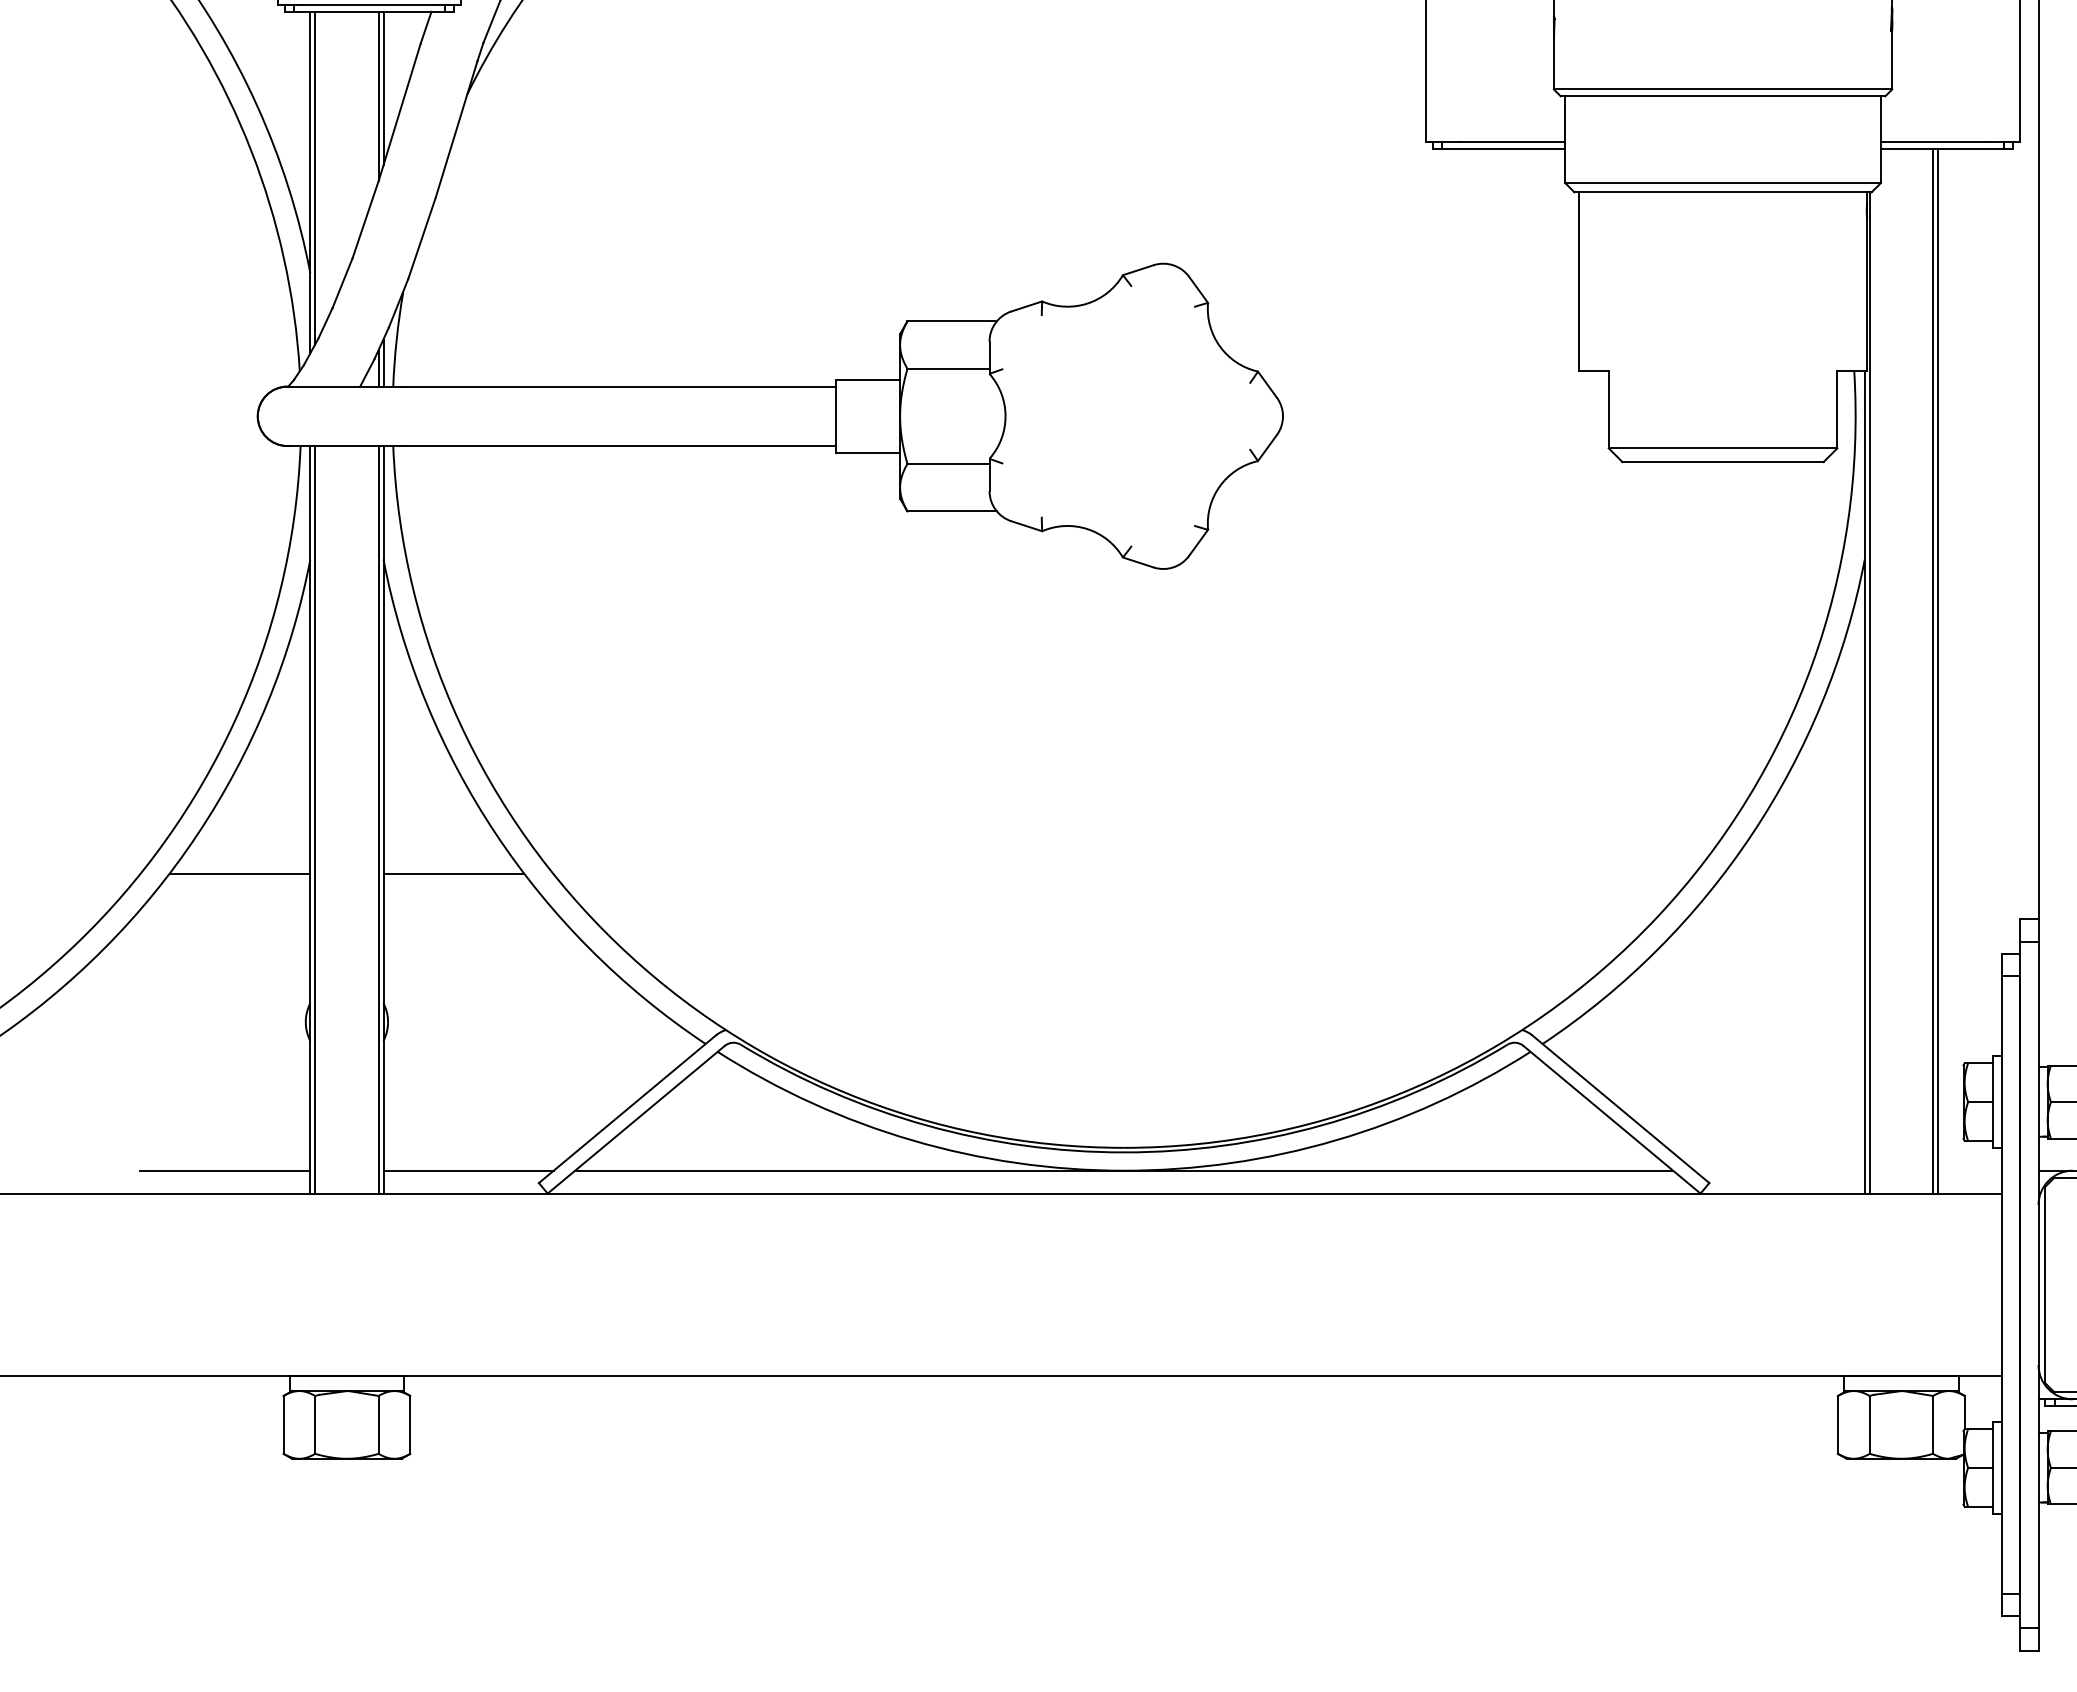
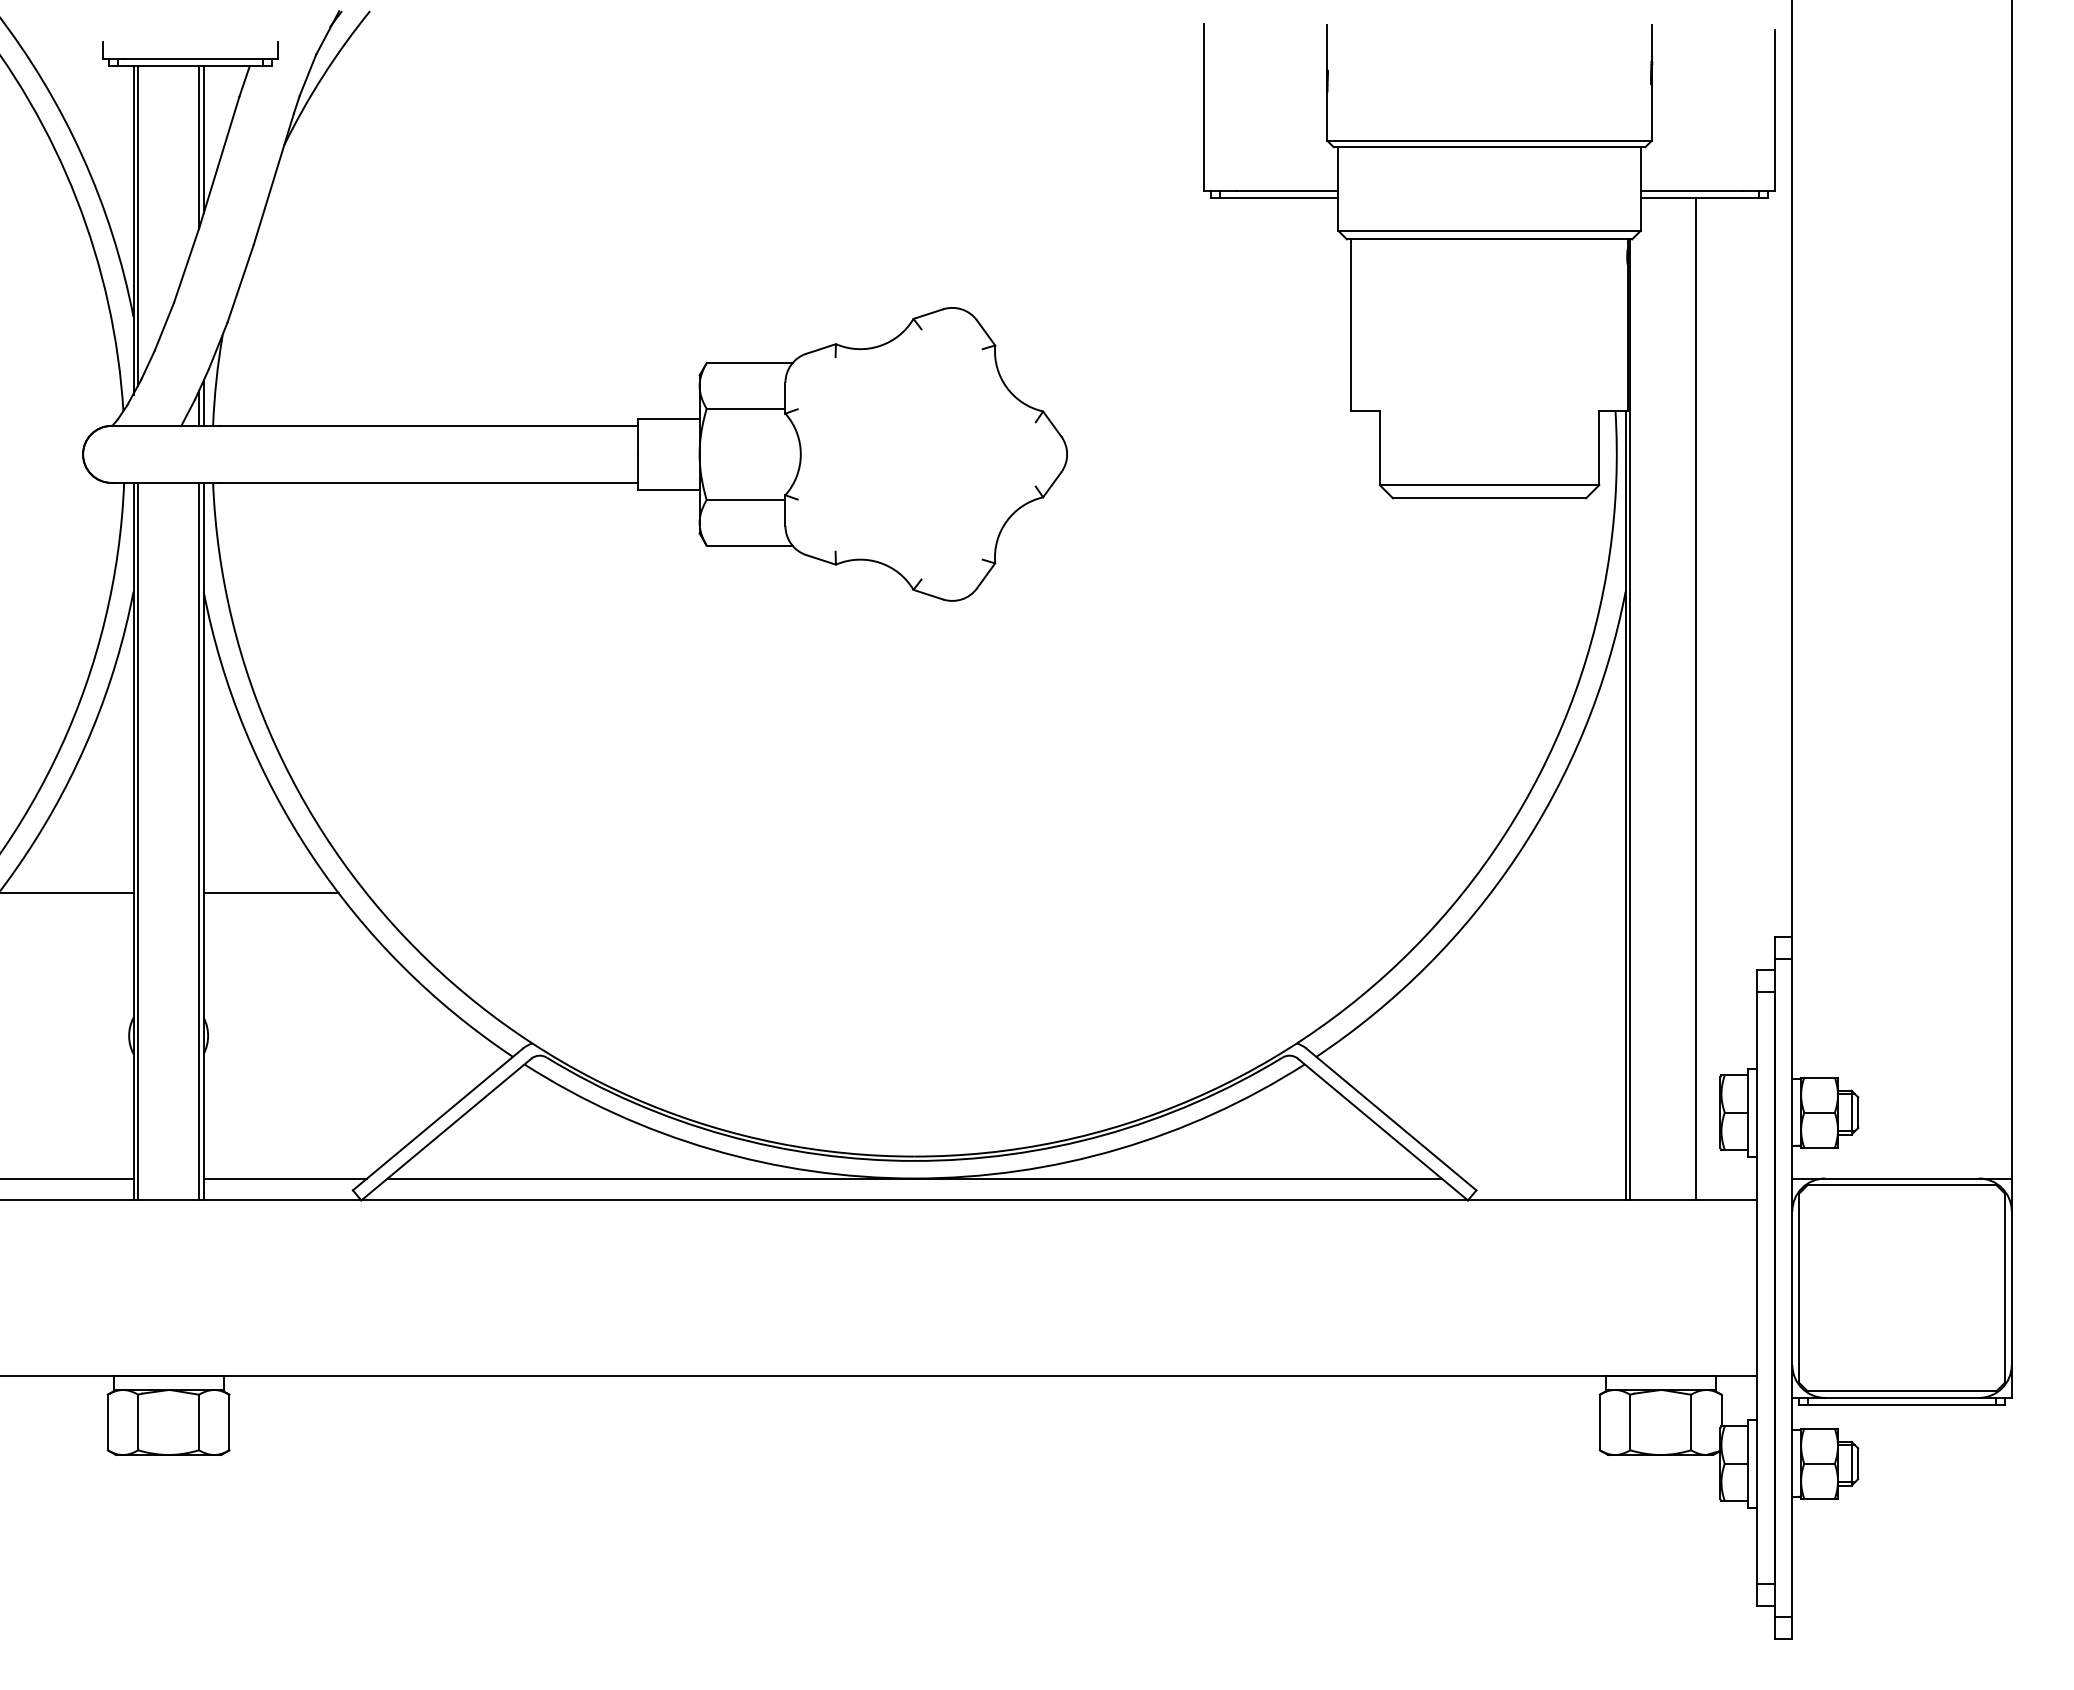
line: (1933, 670) -> (1691, 698), removed

